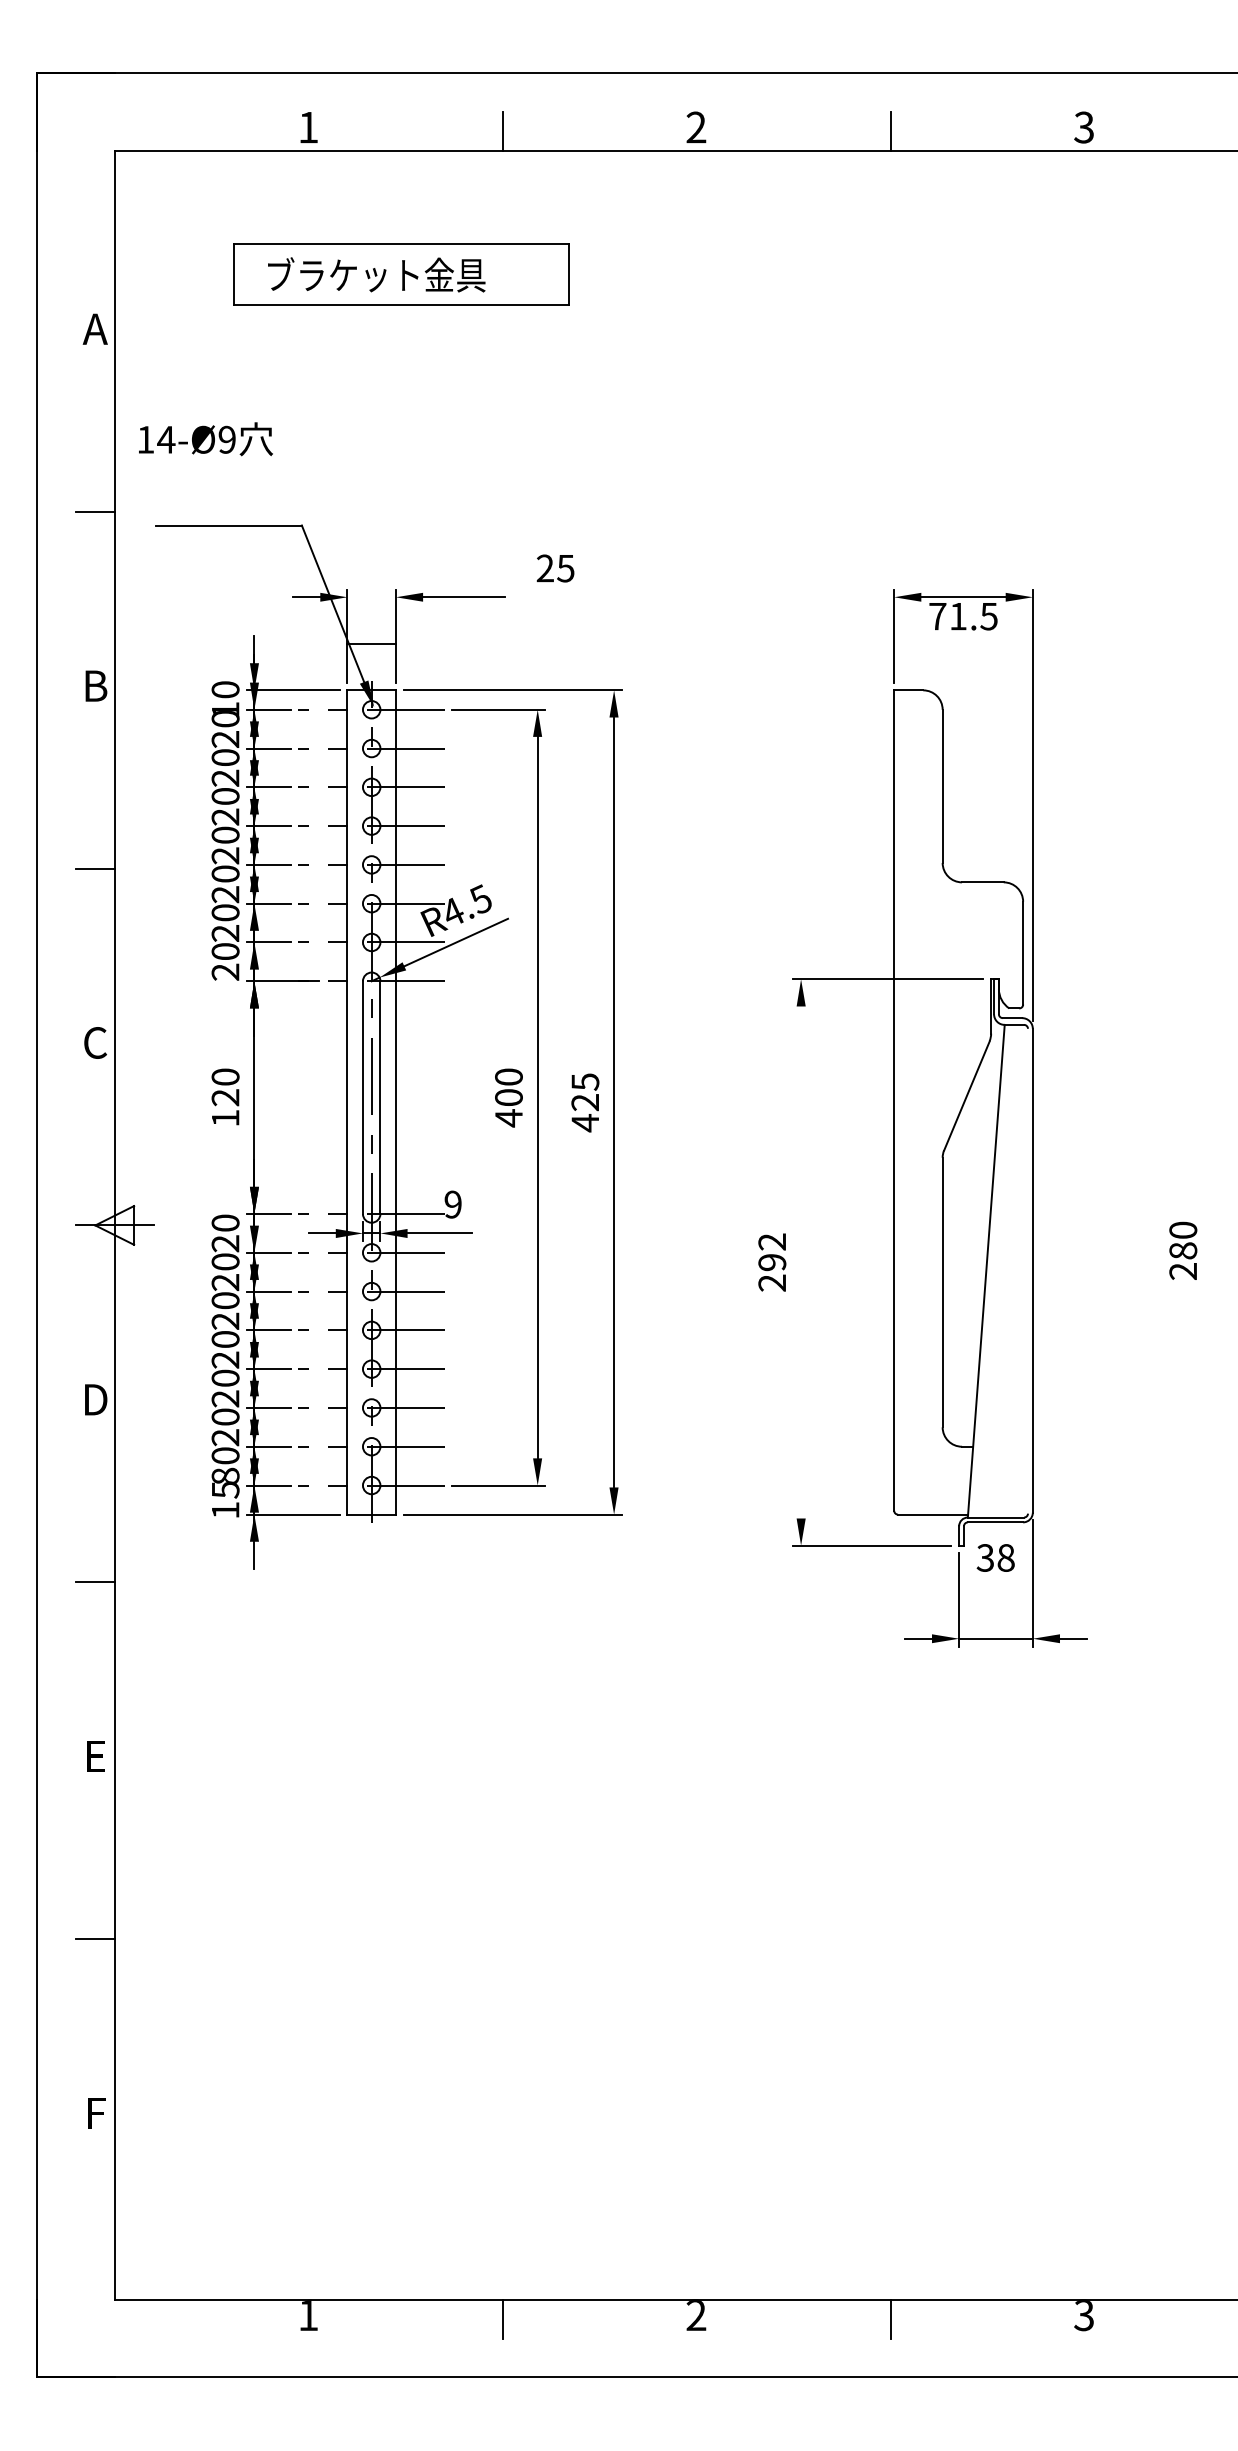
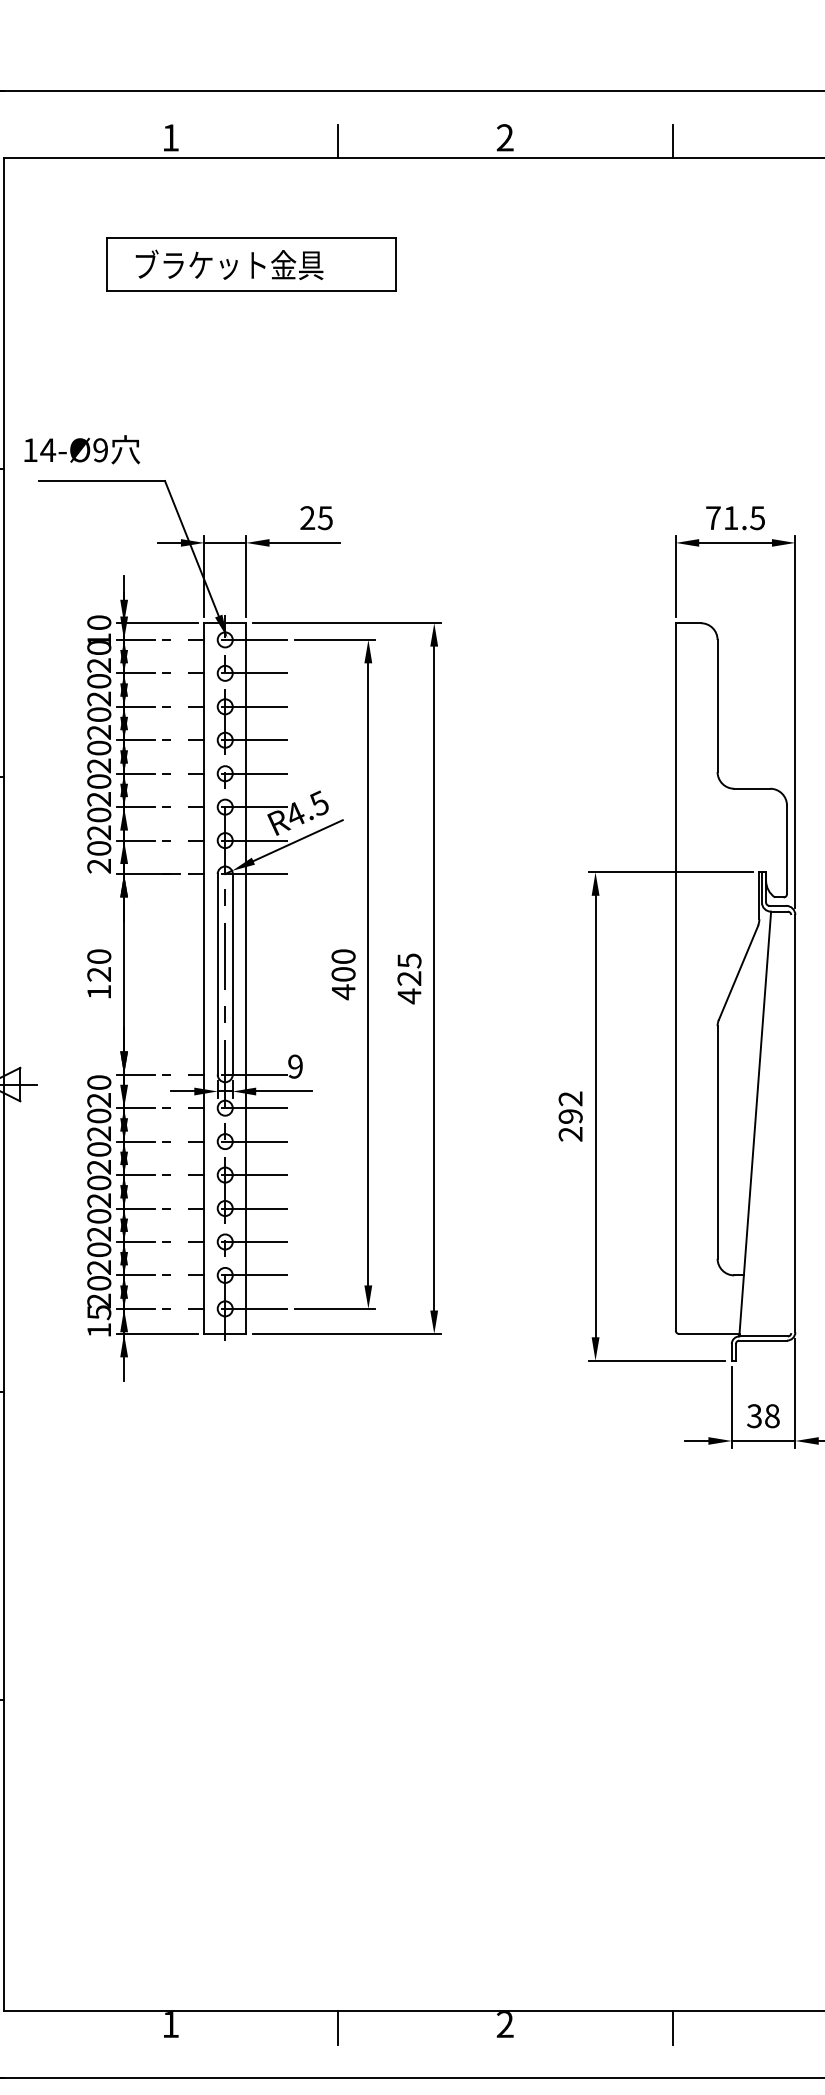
text: (205, 439) -> (81, 449), moved
text: (555, 568) -> (316, 518), moved
text: (963, 616) -> (735, 518), moved
line: (371, 644) -> (225, 543), moved
line: (801, 1262) -> (595, 1116), added
text: (225, 1475) -> (99, 1300), 80 -> 20
text: (995, 1557) -> (763, 1415), moved

